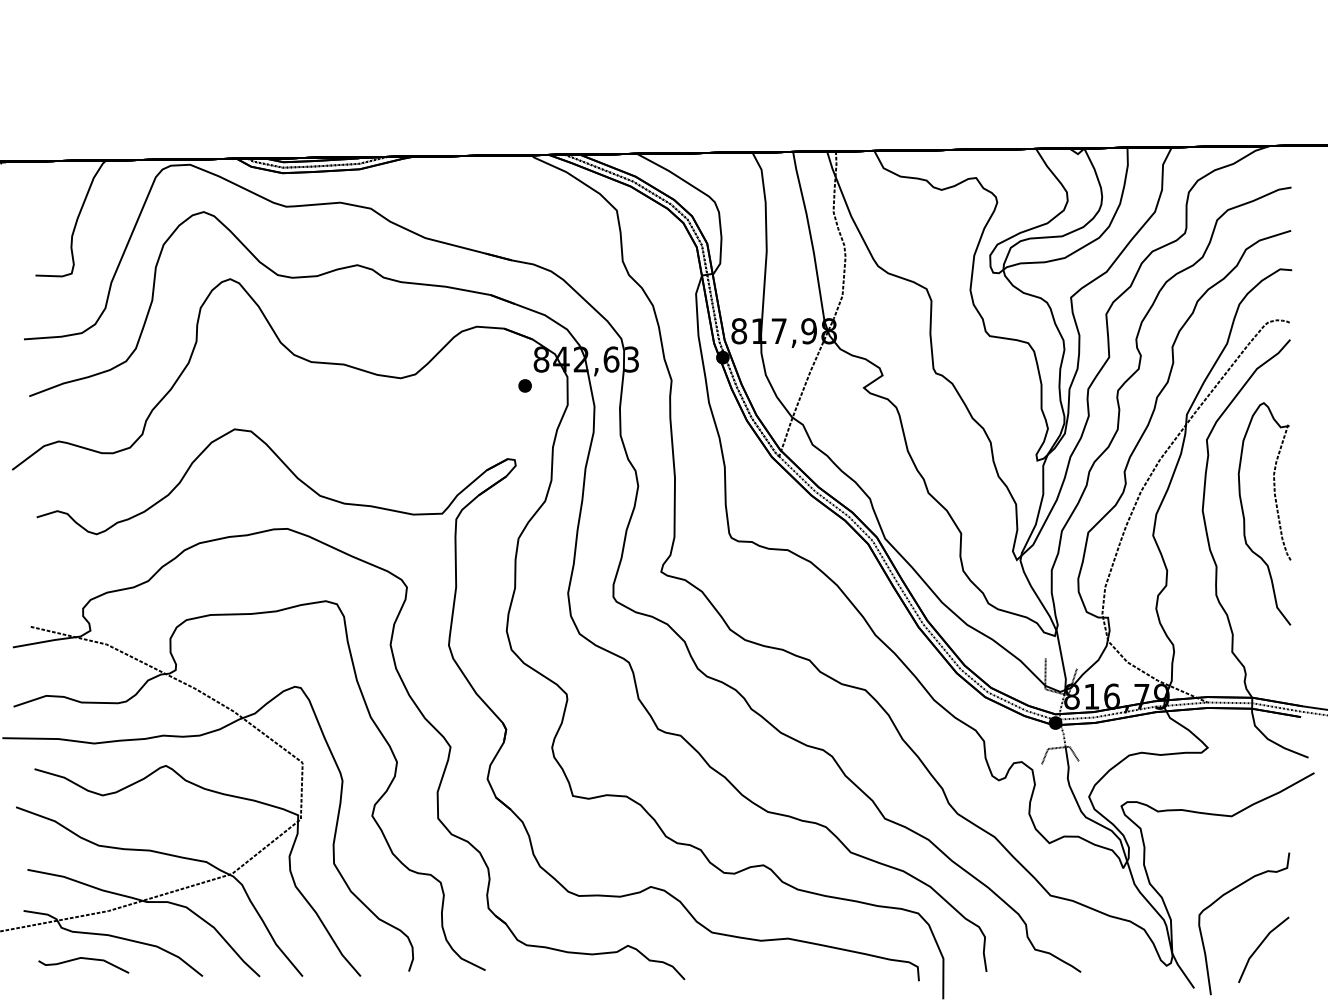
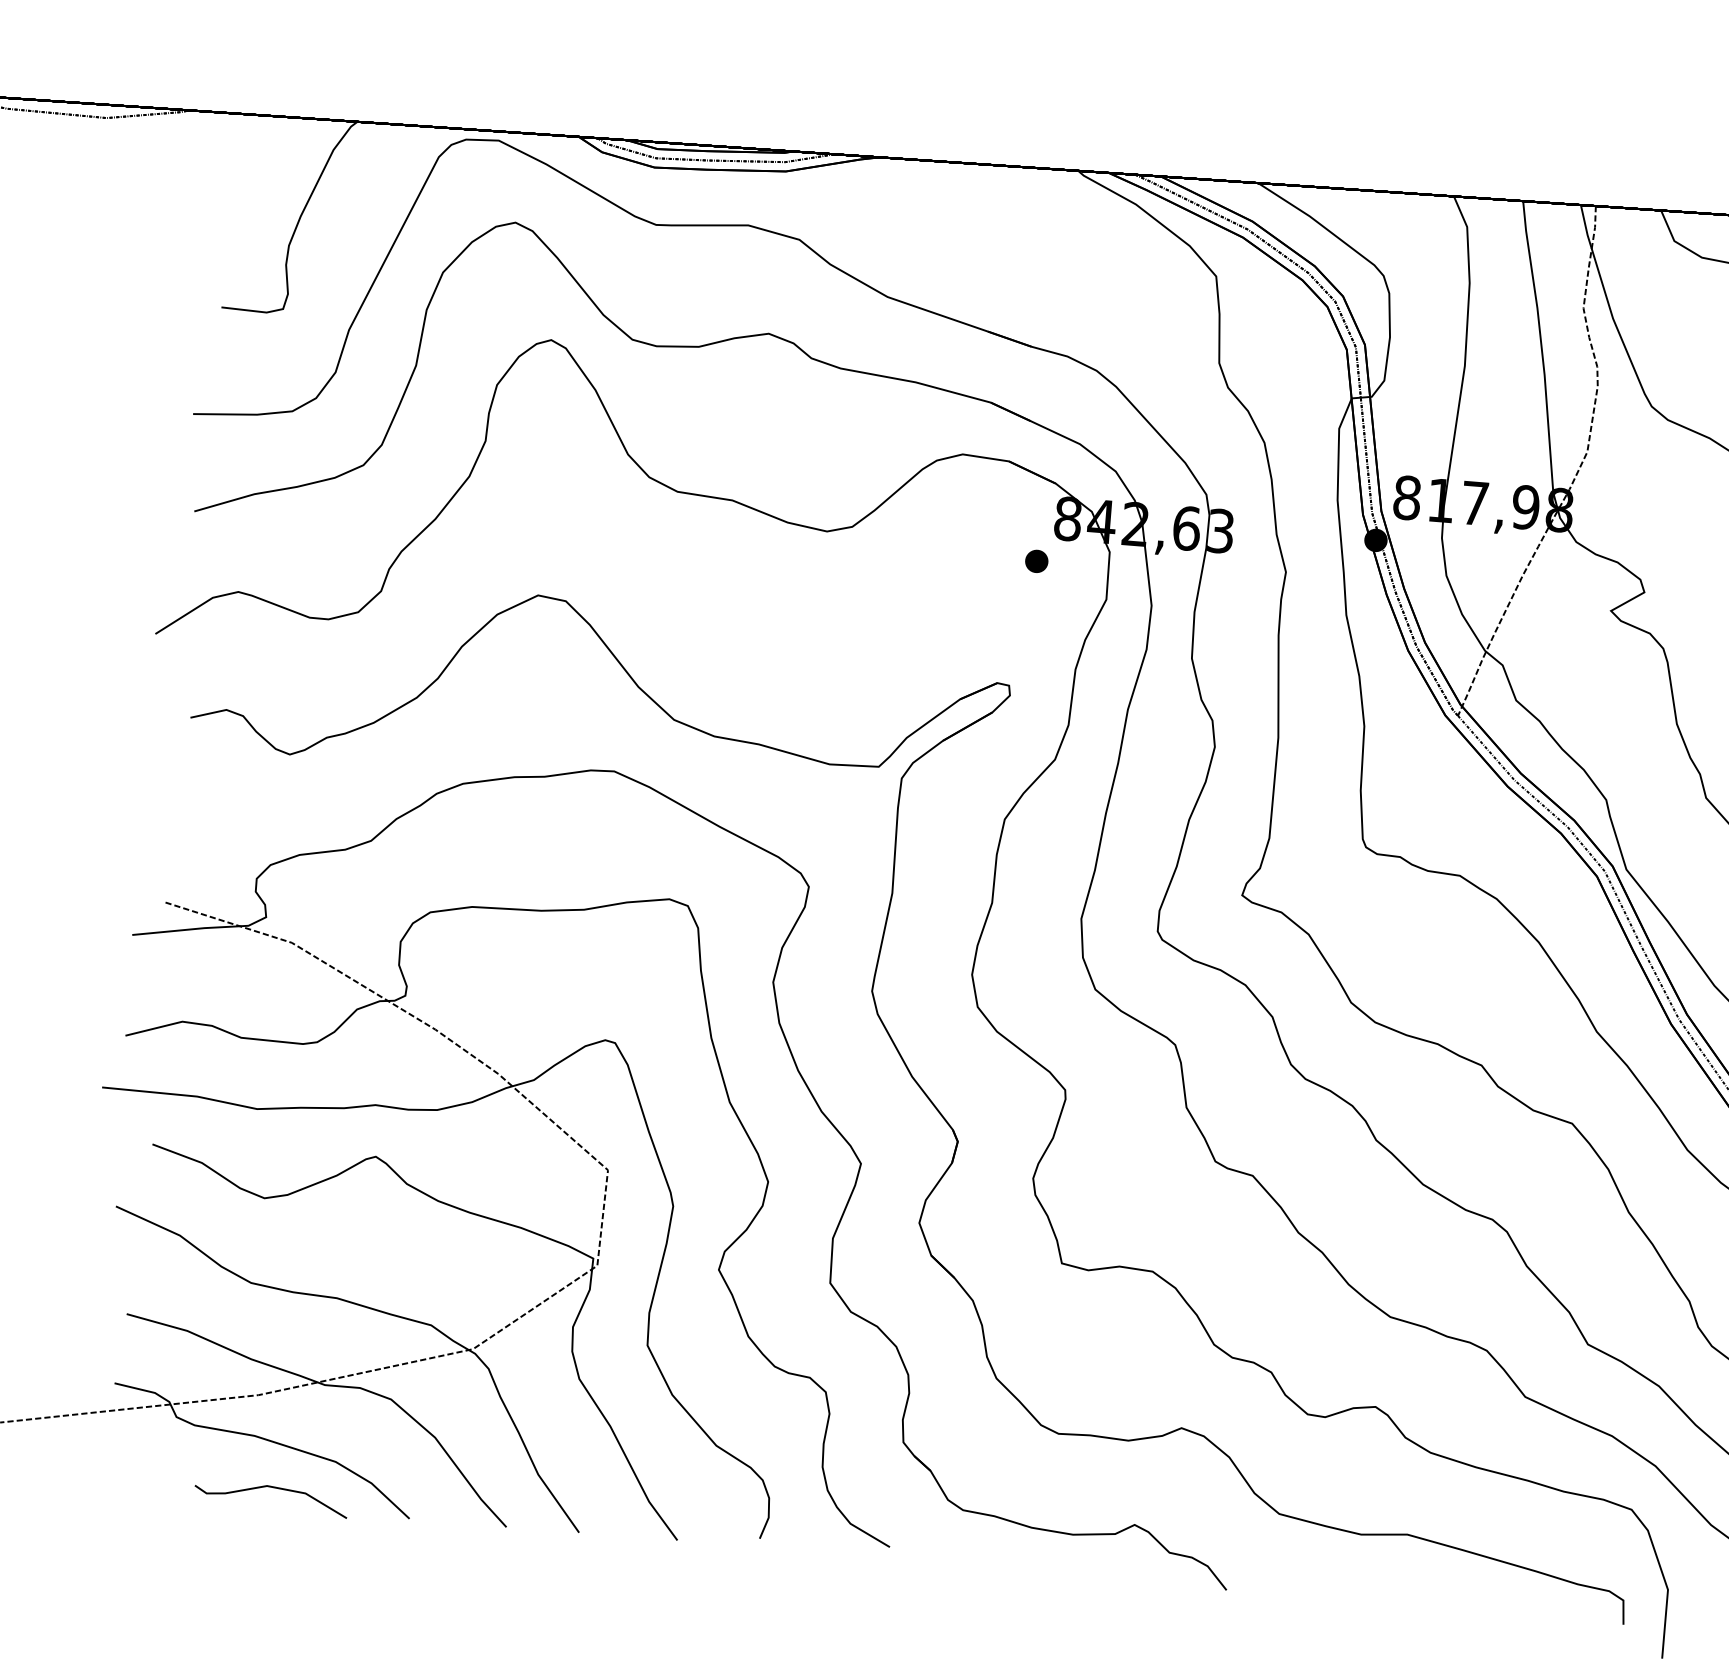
part: (83, 965) -> (270, 1499), moved

